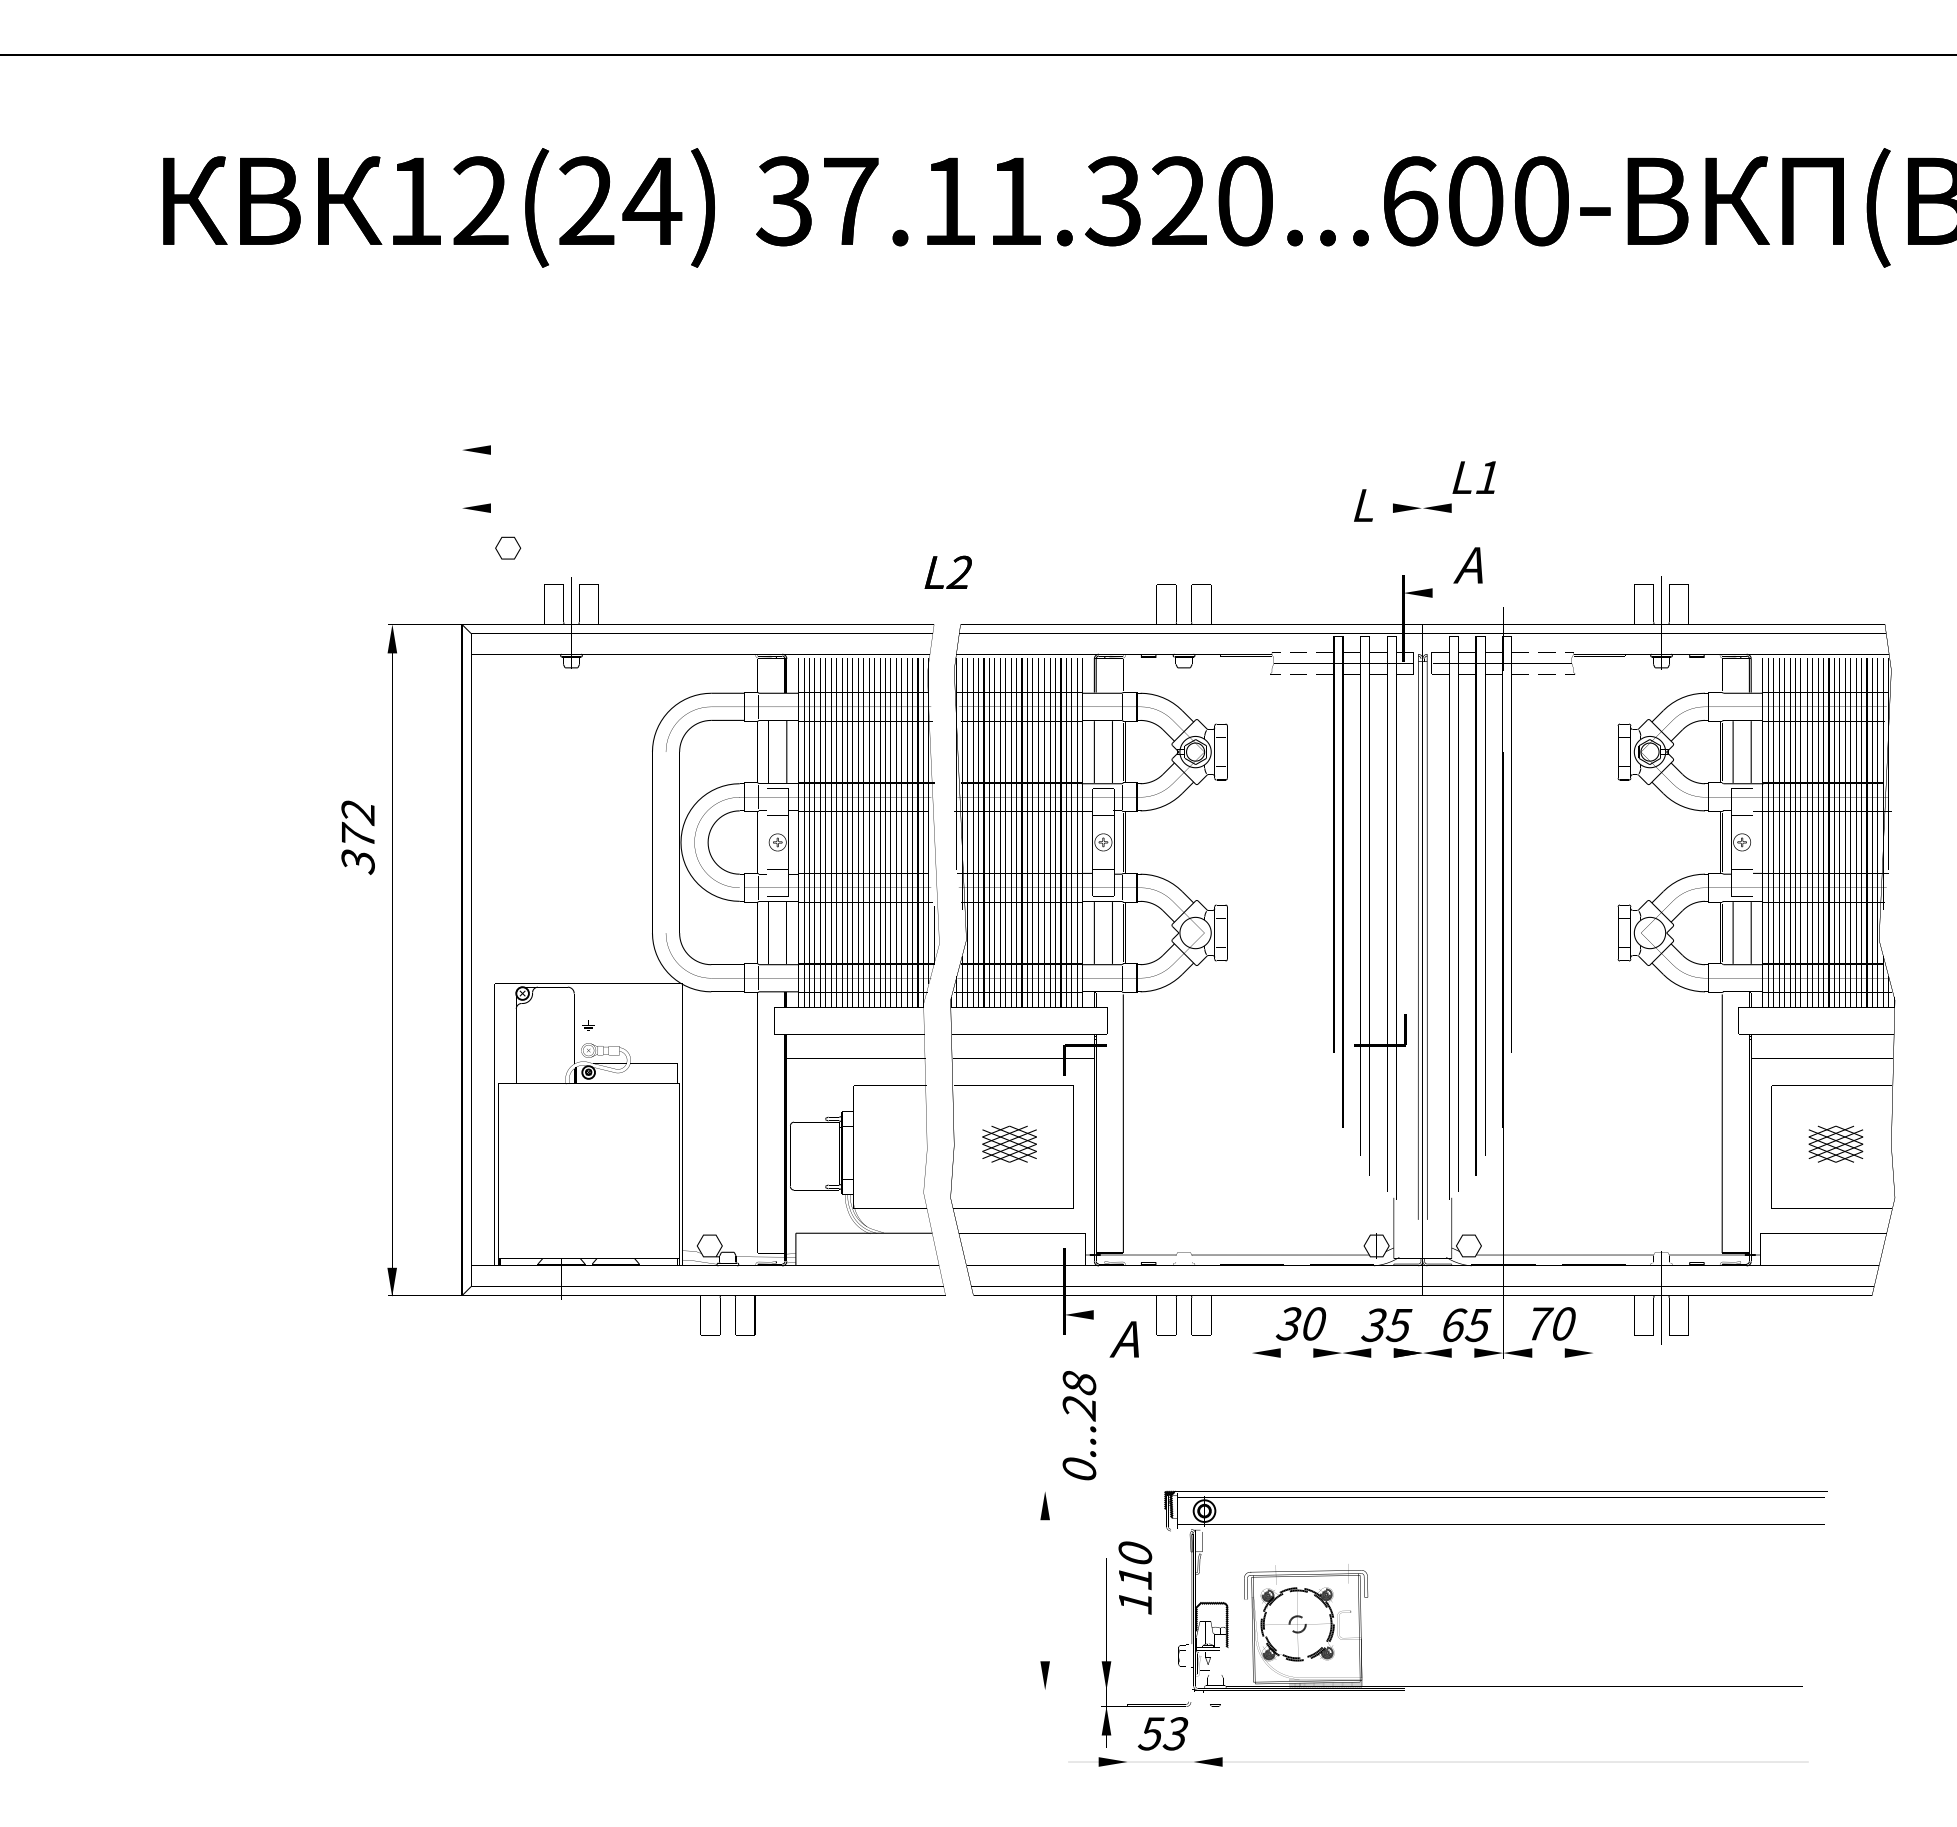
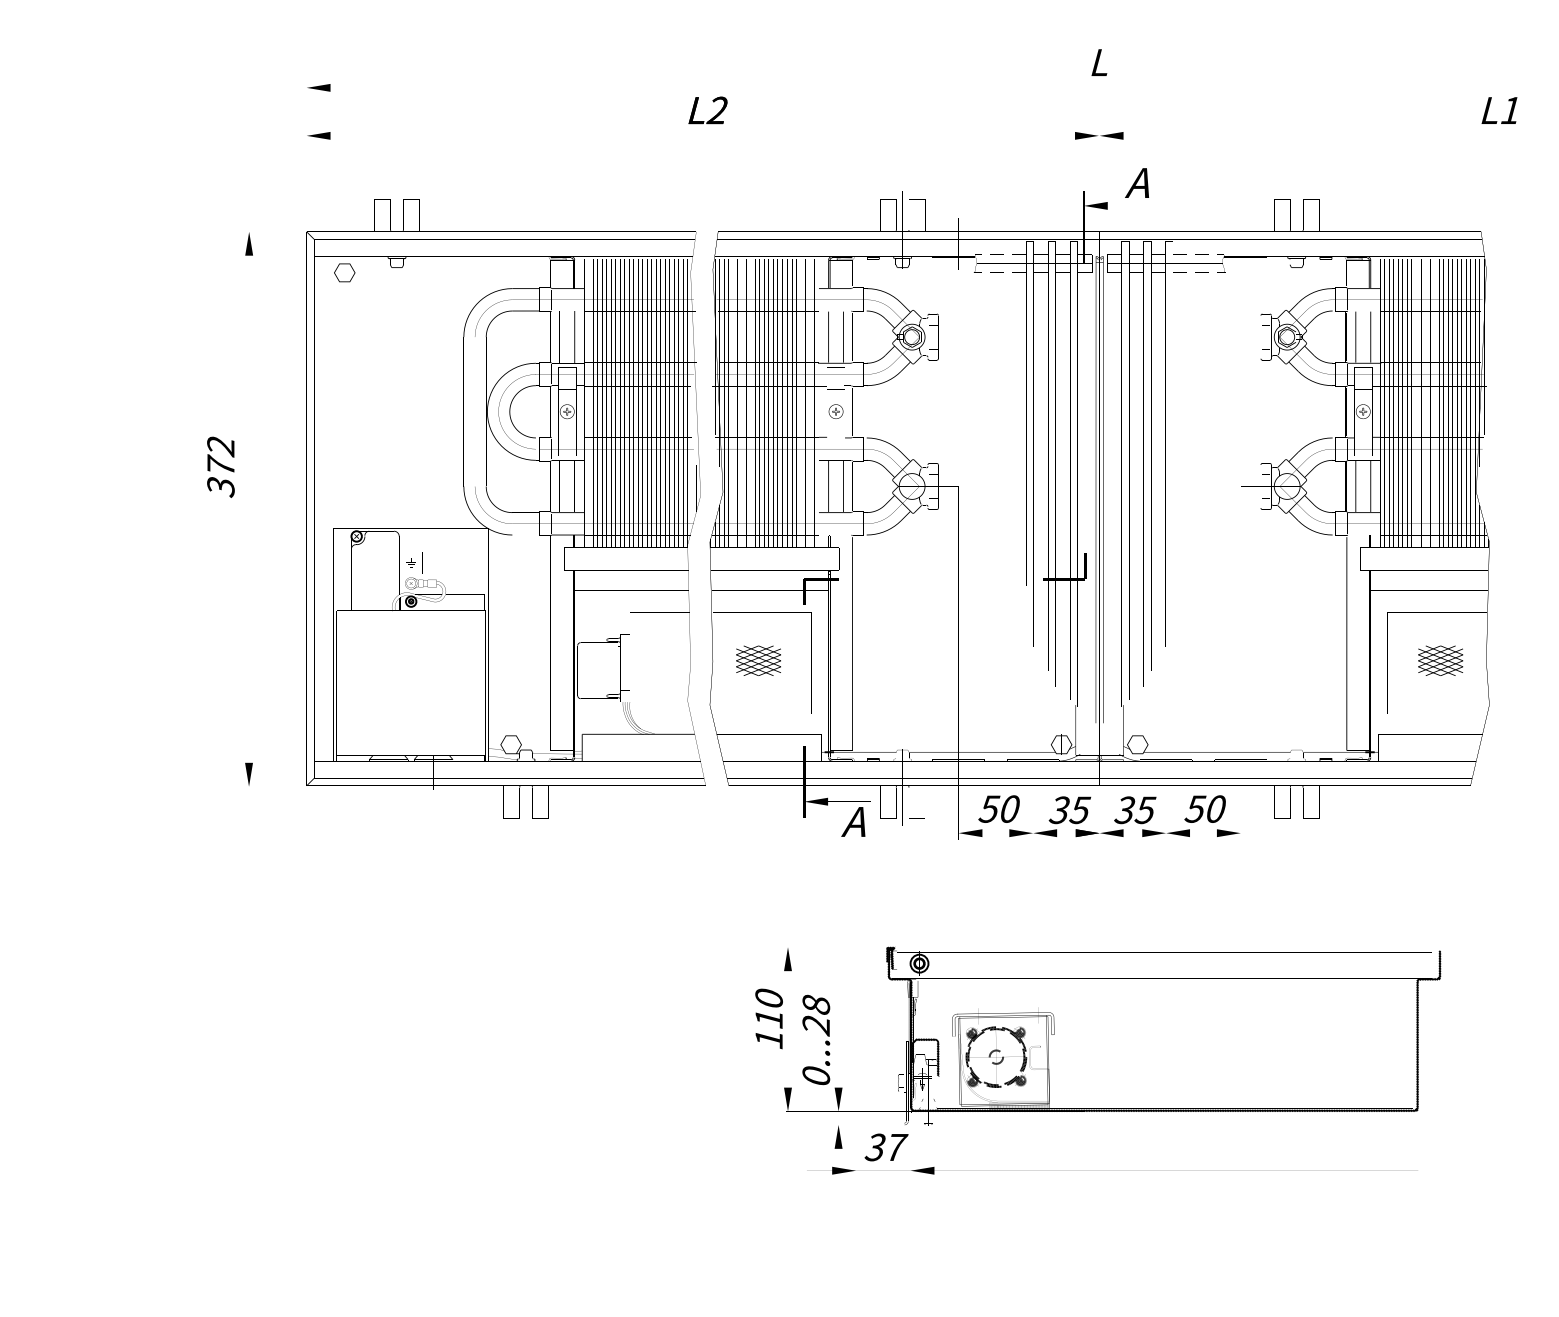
text: (1473, 477) -> (1498, 110), moved
text: (1363, 505) -> (1099, 62), moved
part: (508, 547) -> (345, 272), moved
text: (947, 571) -> (707, 109), moved
text: (357, 837) -> (220, 467), moved
text: (1288, 1323) -> (988, 808), 30 -> 50
text: (1539, 1323) -> (1196, 808), 70 -> 50
text: (1453, 1325) -> (1125, 810), 65 -> 35
text: (1079, 1425) -> (816, 1039), moved
text: (1135, 1577) -> (769, 1018), moved
hatch: (1501, 1592) -> (1164, 1030), added
text: (1164, 1733) -> (886, 1147), 53 -> 37

